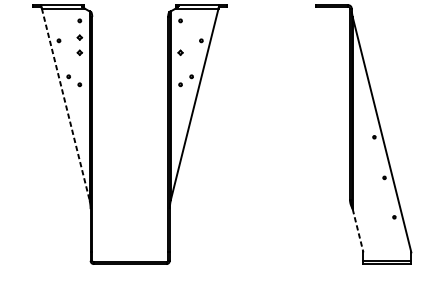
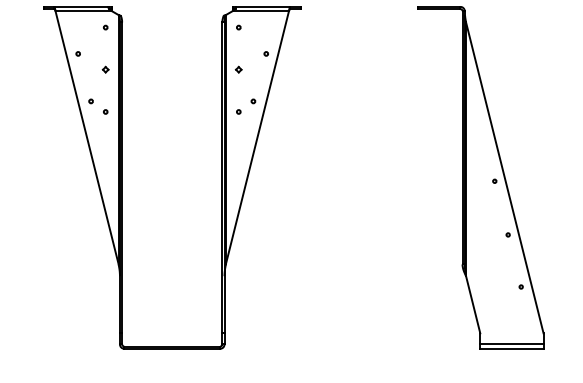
part: (79, 37) -> (105, 49), removed
line: (66, 104) -> (87, 138), dashed -> solid
line: (358, 231) -> (473, 305), dashed -> solid

